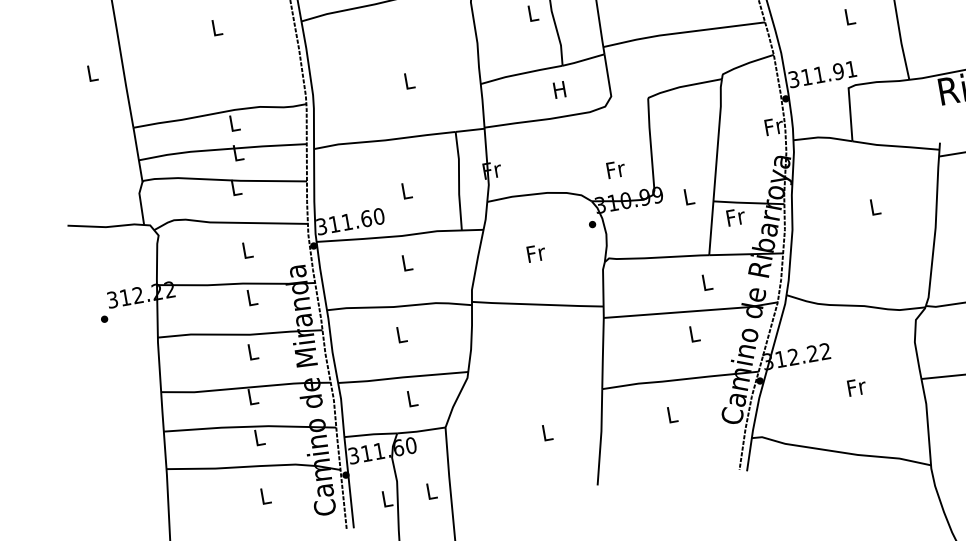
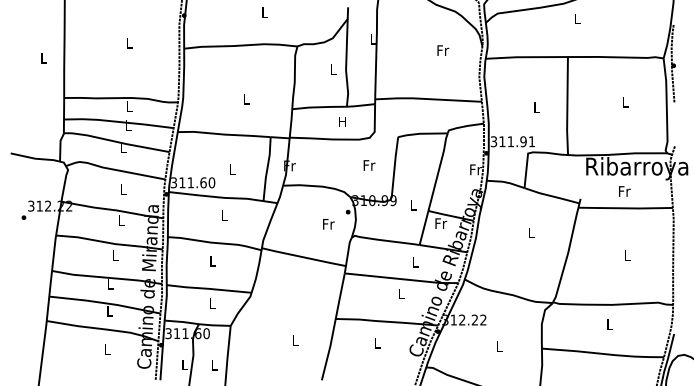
text: (616, 169) -> (369, 165), moved
text: (535, 253) -> (328, 224), moved
text: (856, 387) -> (499, 346), Fr -> L

